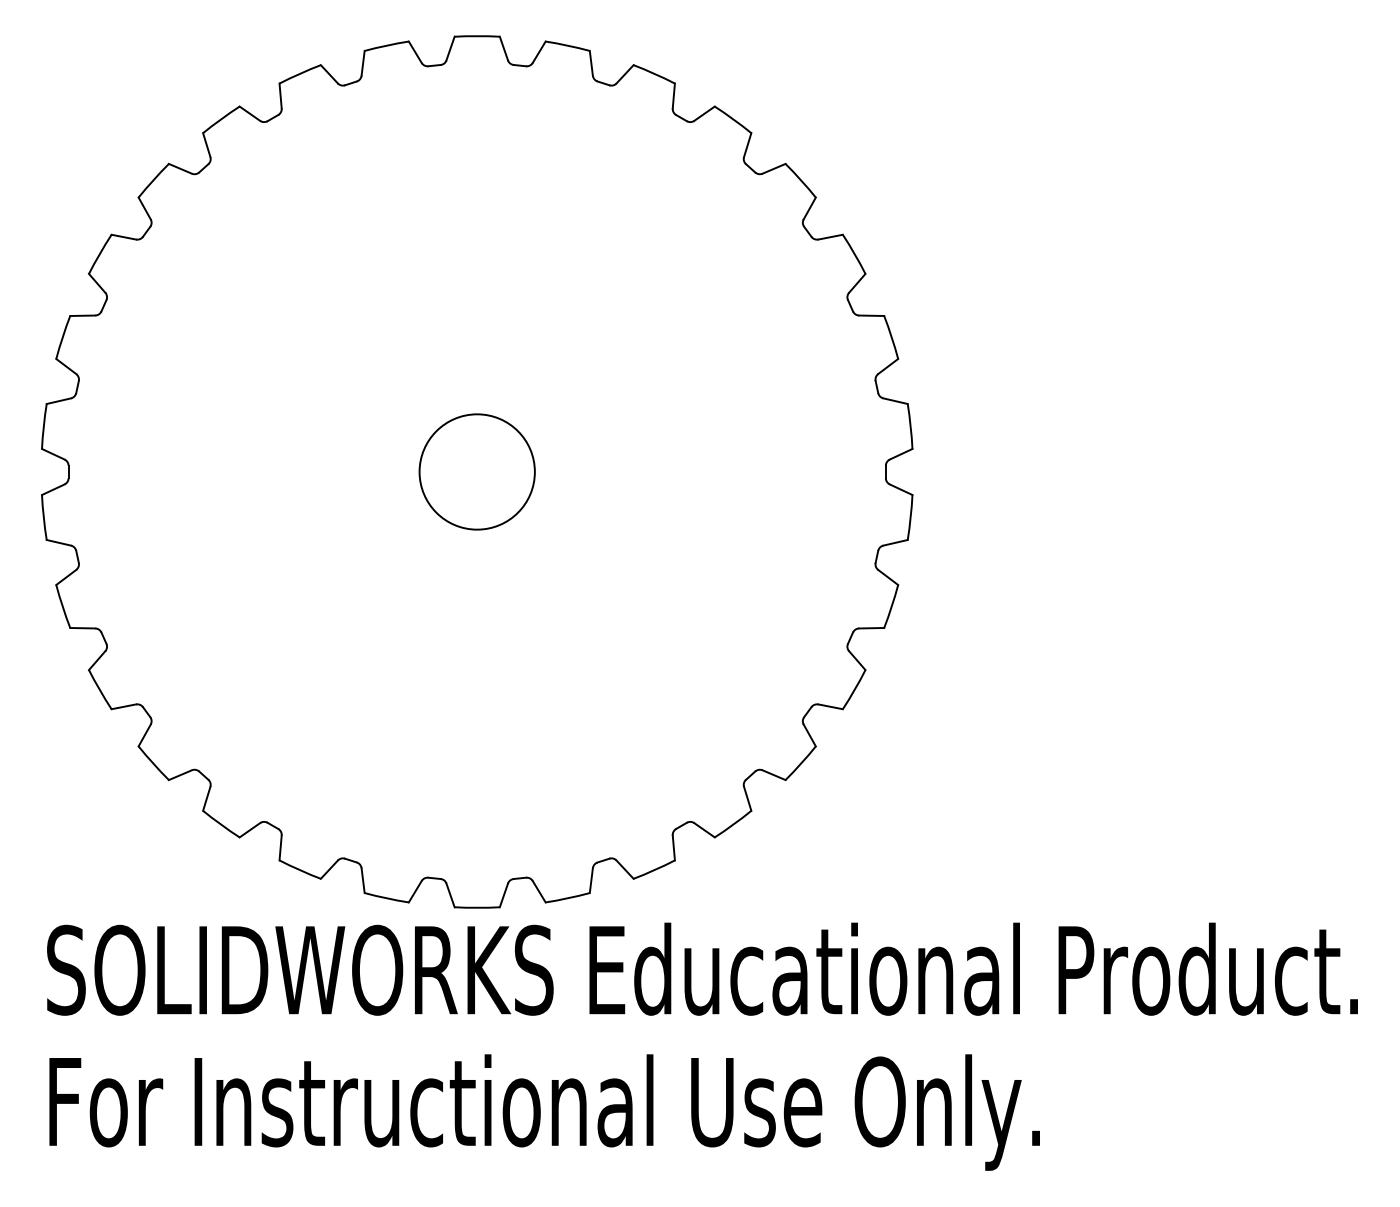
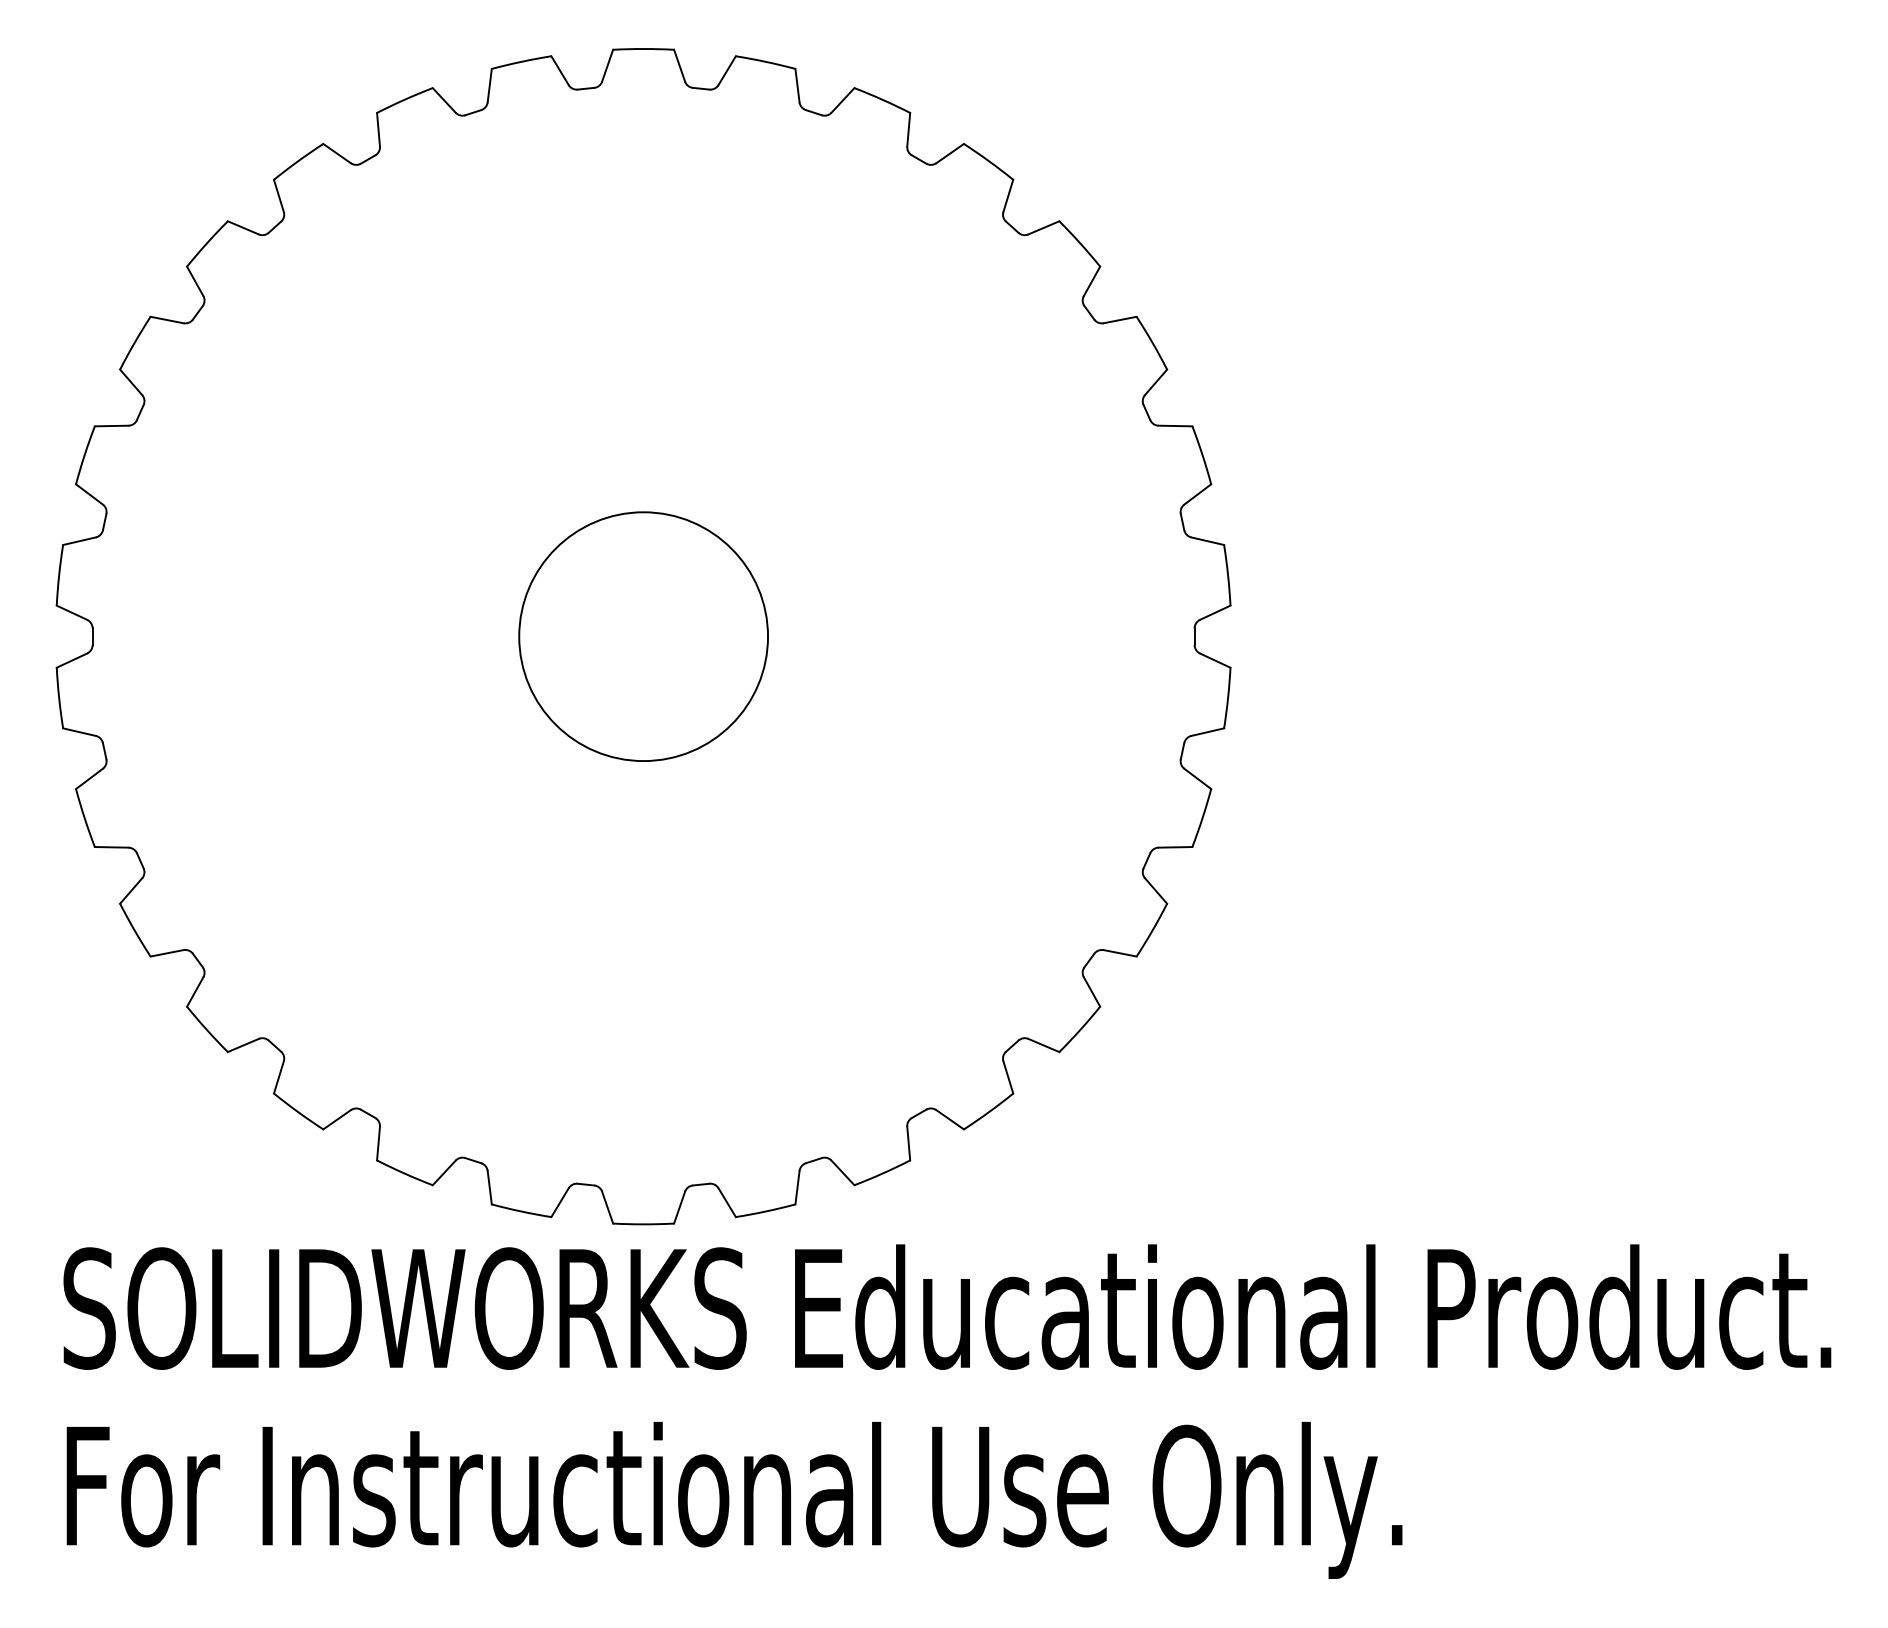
circle: (476, 471) -> (642, 636), size x1.6

